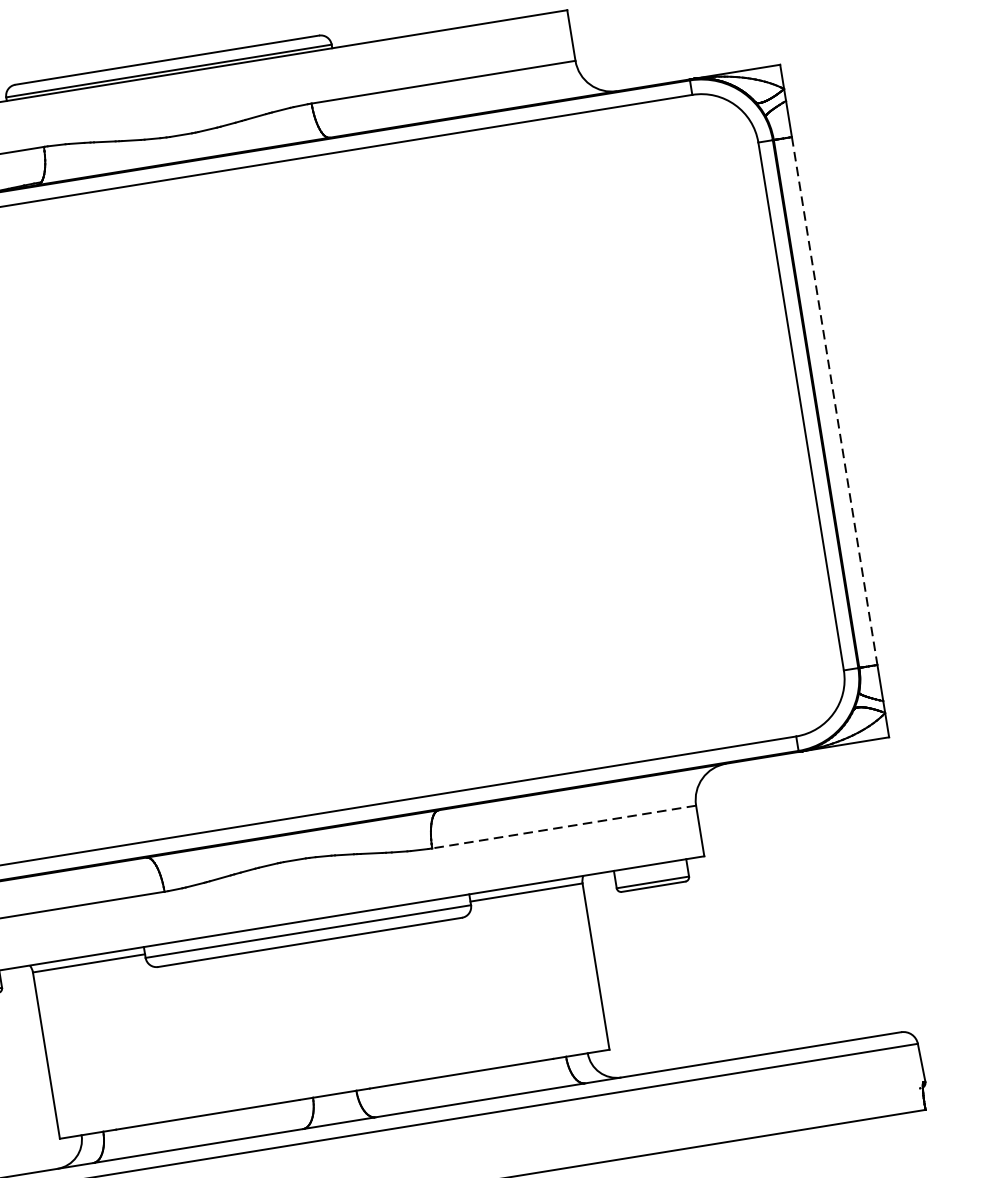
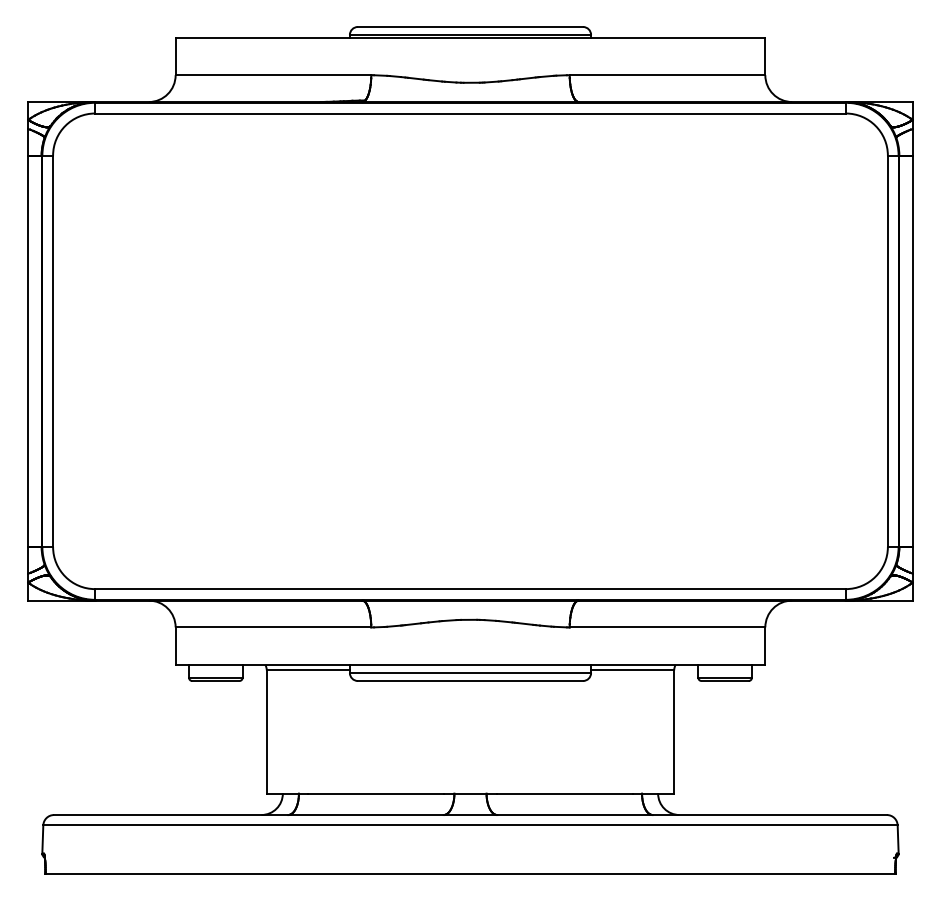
line: (834, 401) -> (912, 351), dashed -> solid
line: (564, 827) -> (667, 627), dashed -> solid

